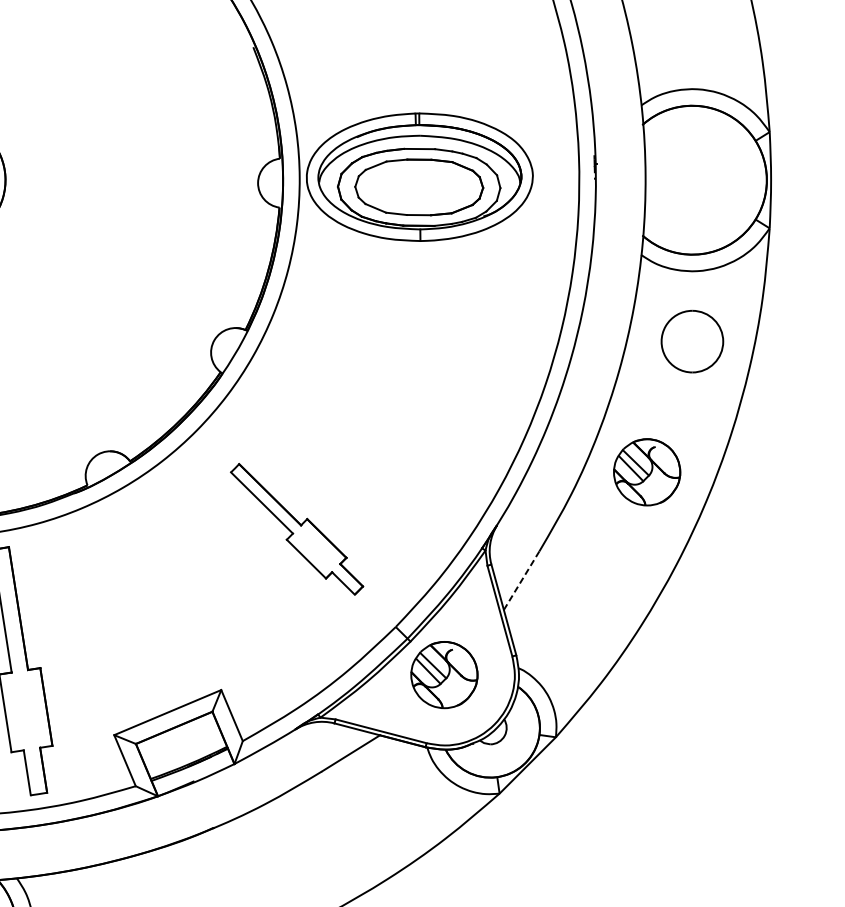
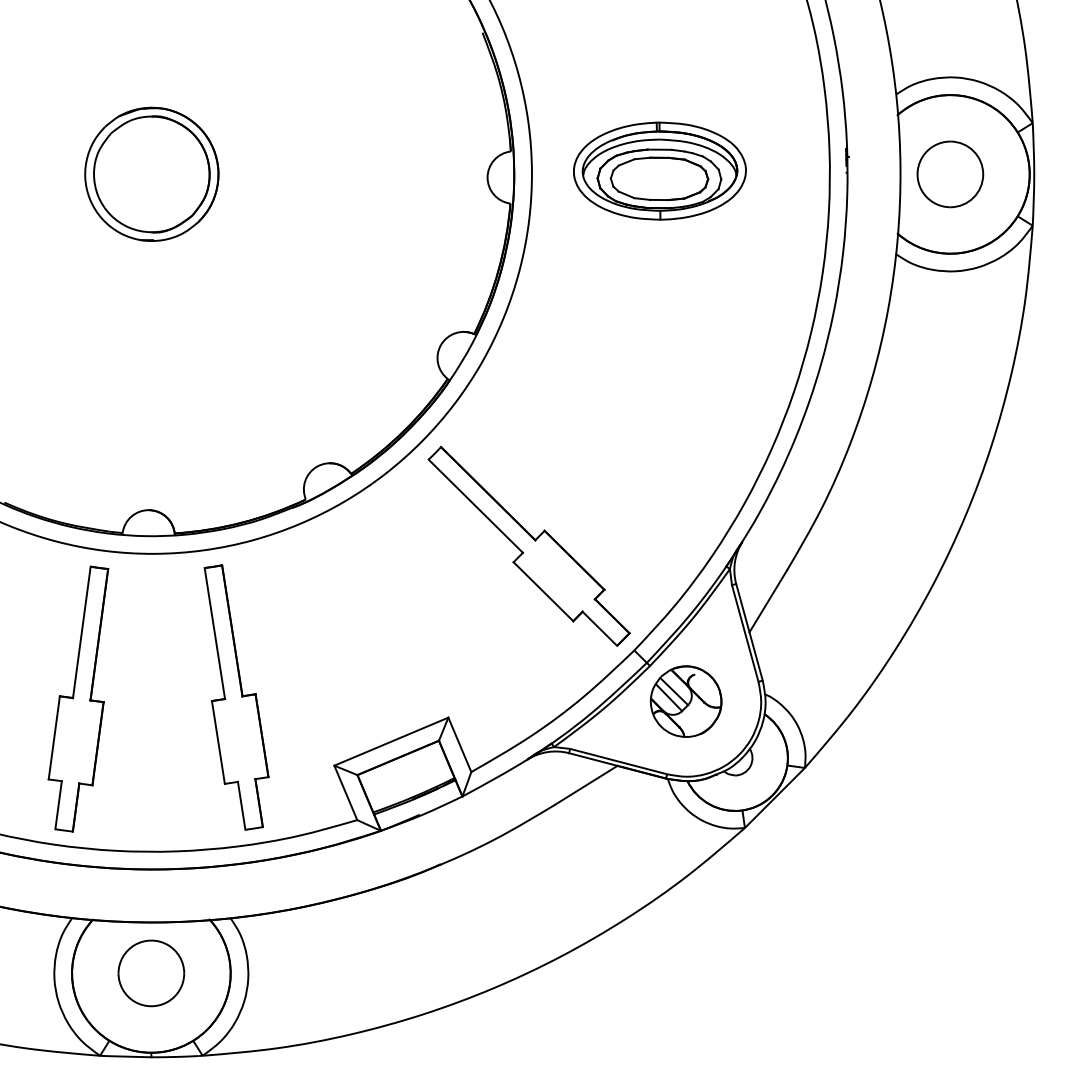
part: (419, 176) -> (659, 170), size x0.71
part: (692, 341) -> (950, 174), moved
part: (647, 472) -> (902, 485), removed
part: (296, 529) -> (528, 546), size x1.43
line: (521, 580) -> (768, 600), dashed -> solid

